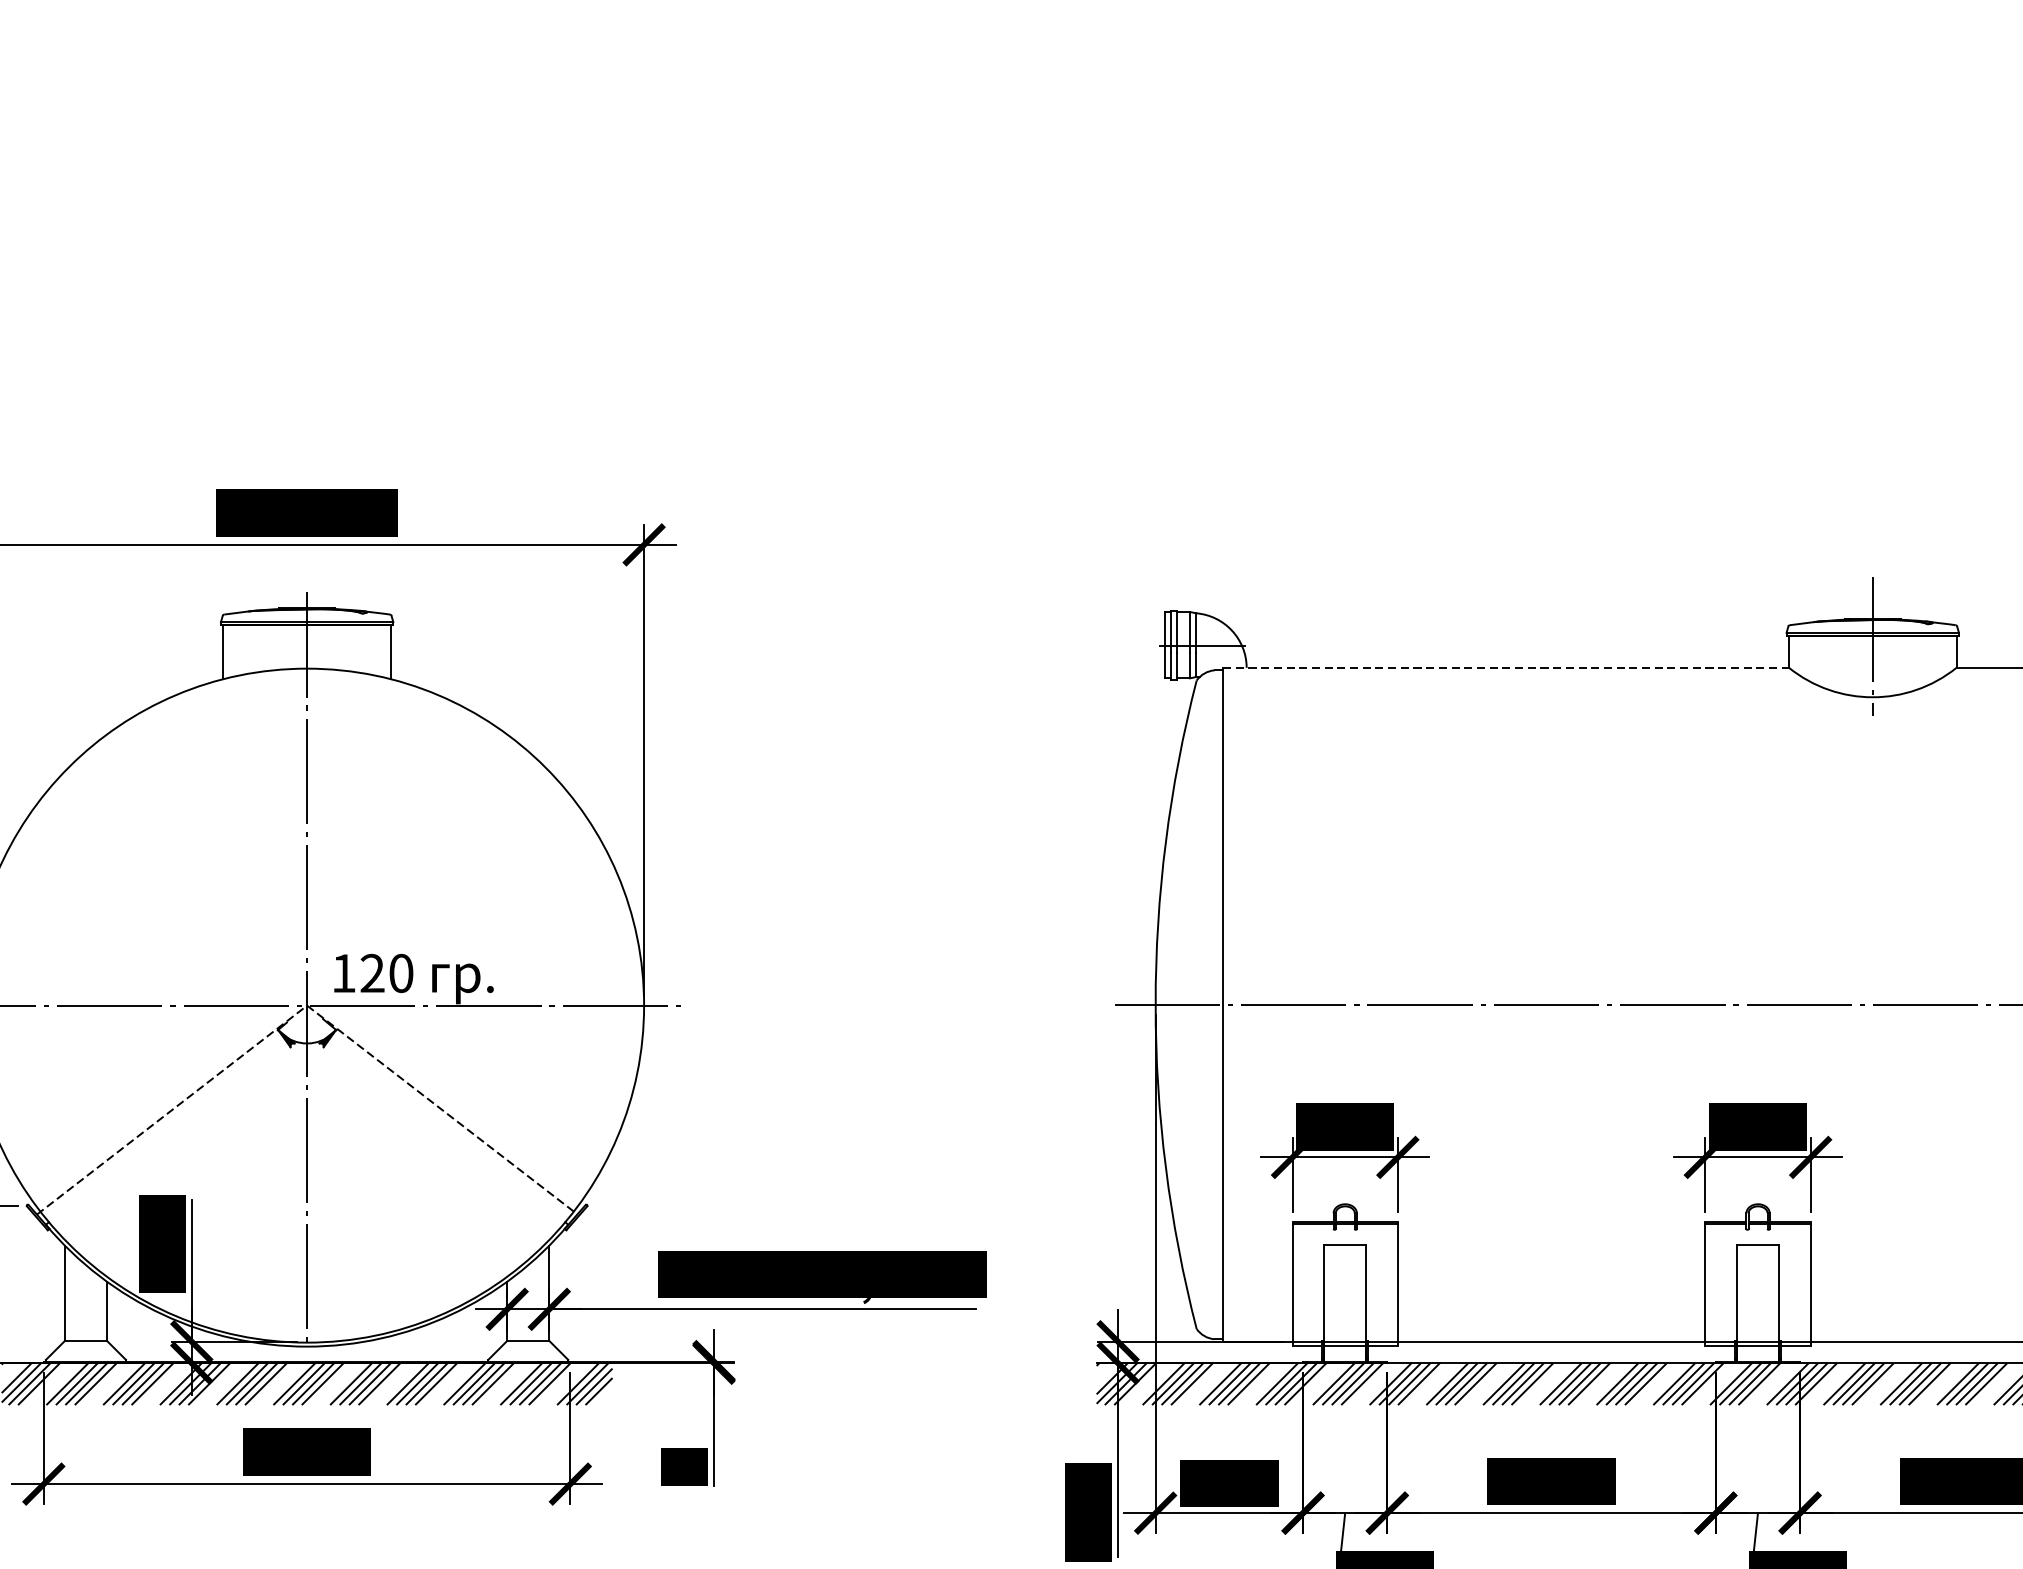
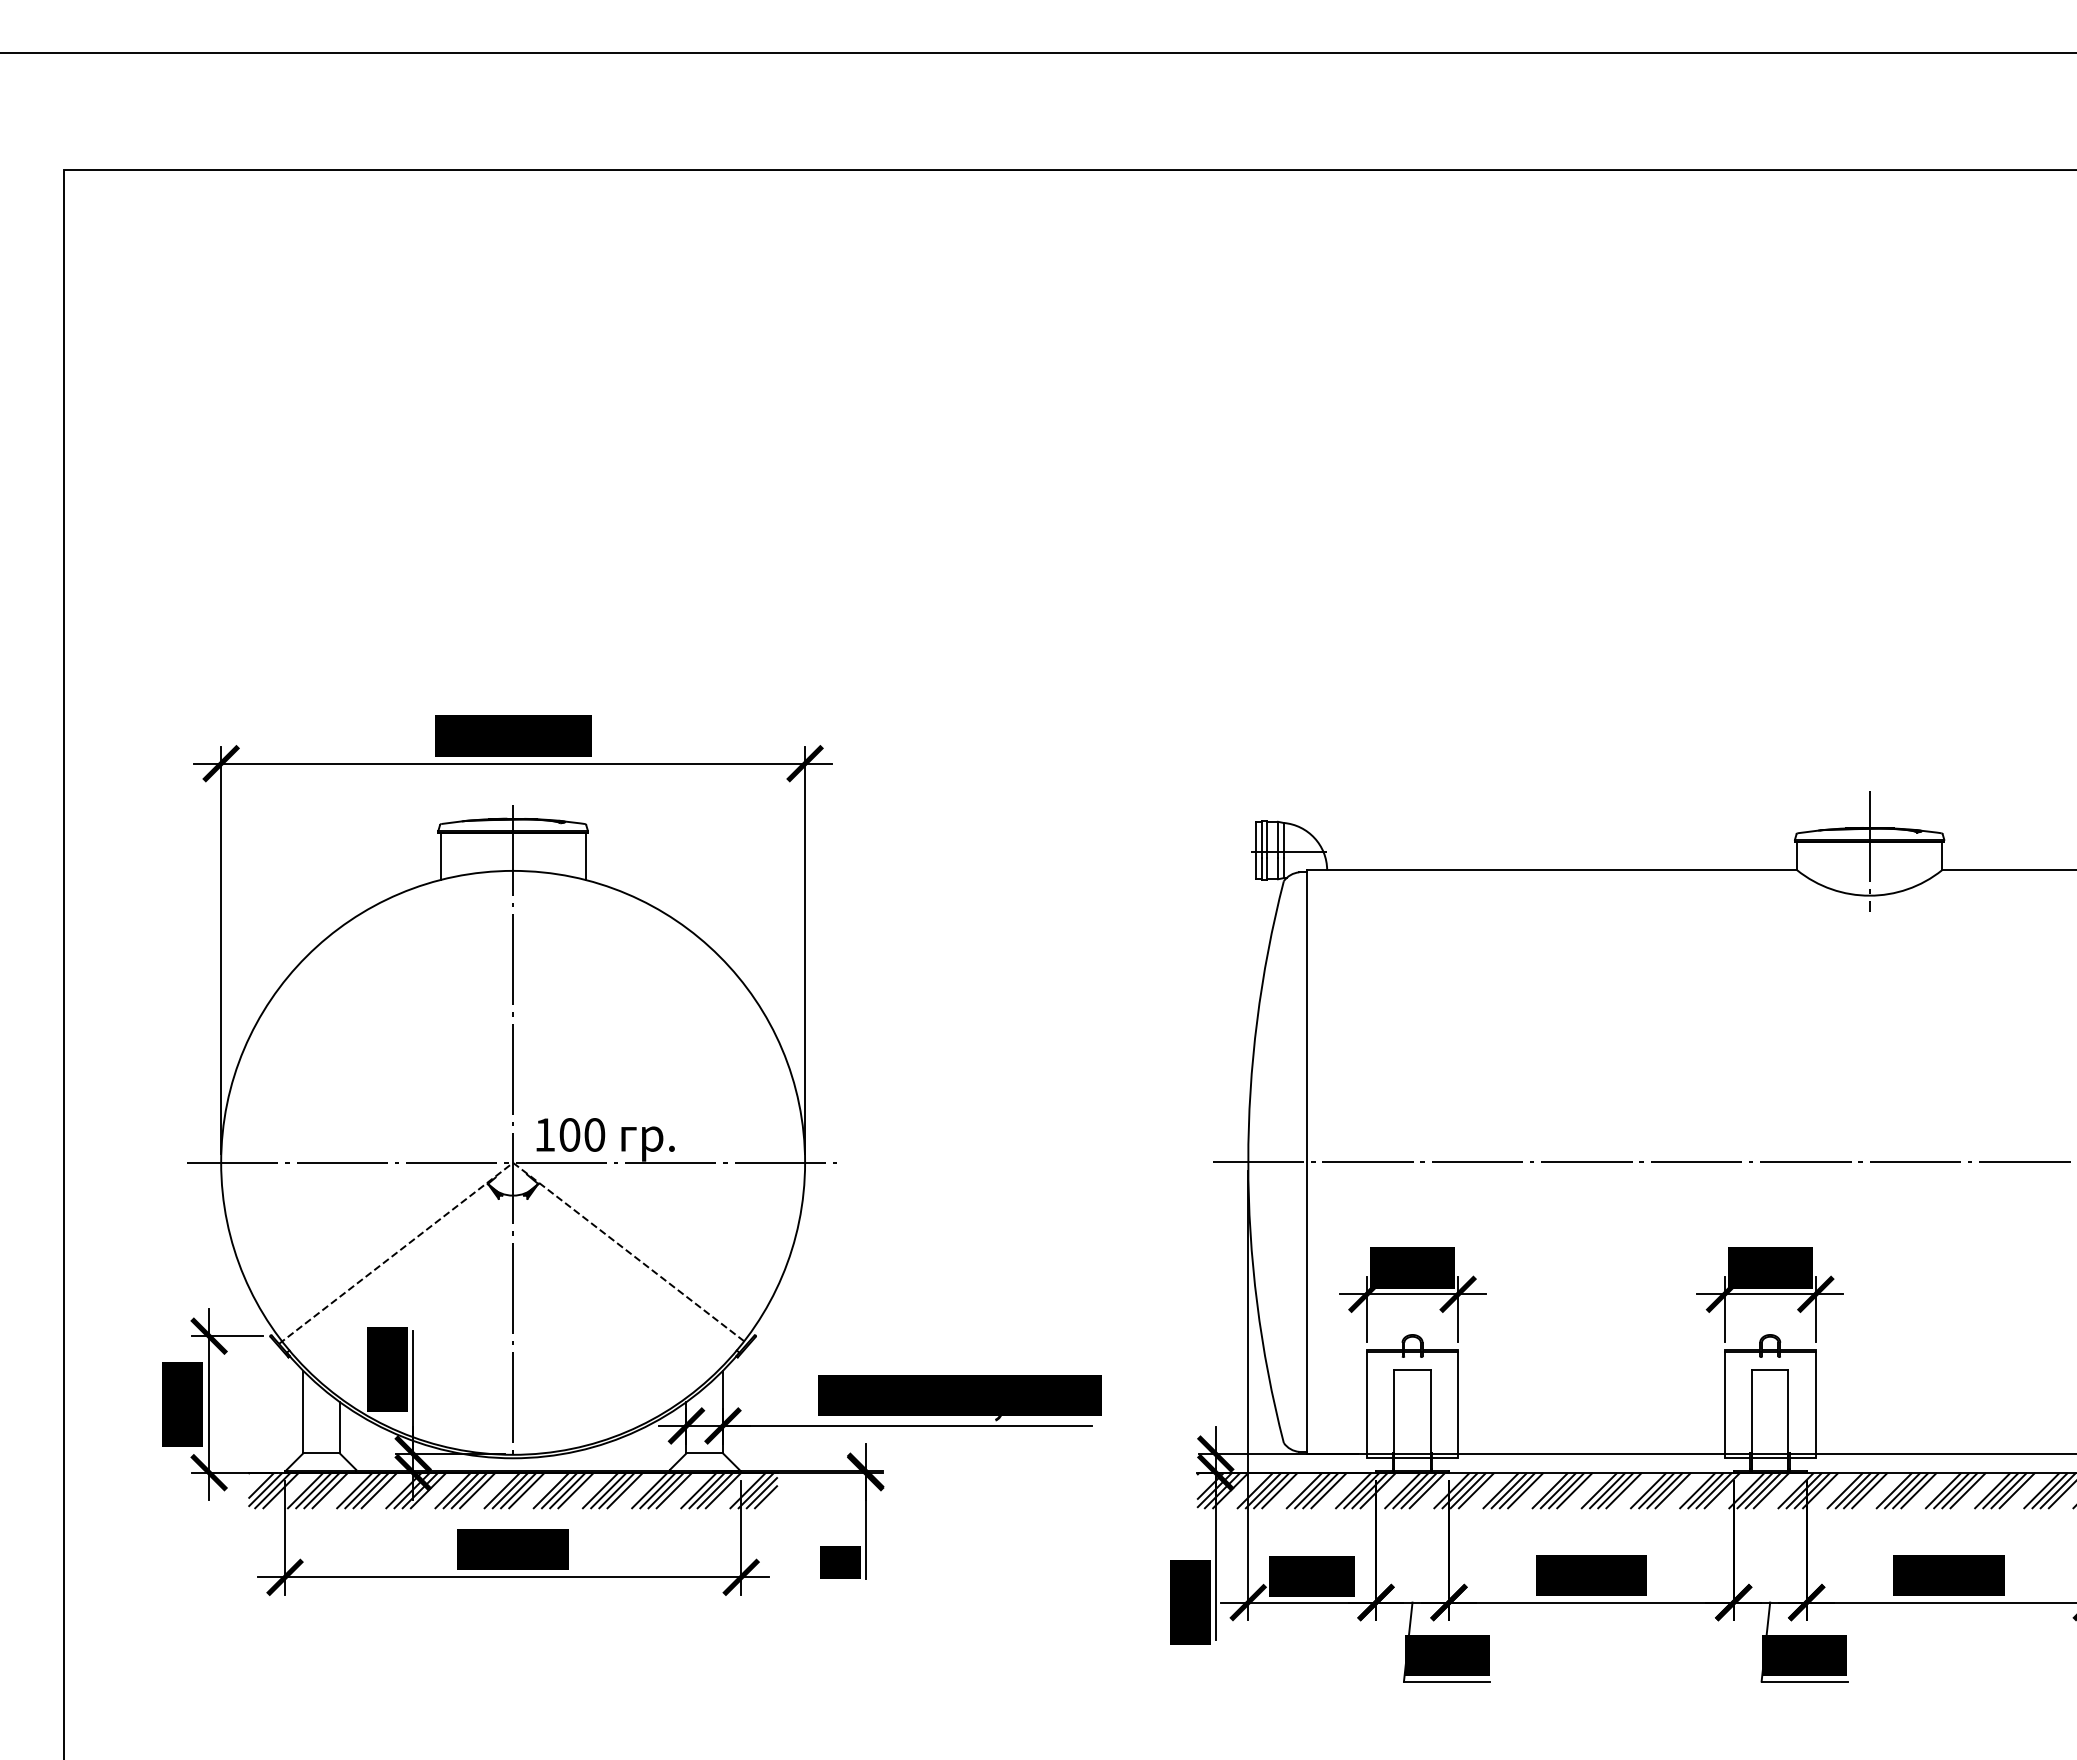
line: (1506, 668) -> (1552, 870), dashed -> solid
text: (372, 972) -> (569, 1134), 120 -> 100

